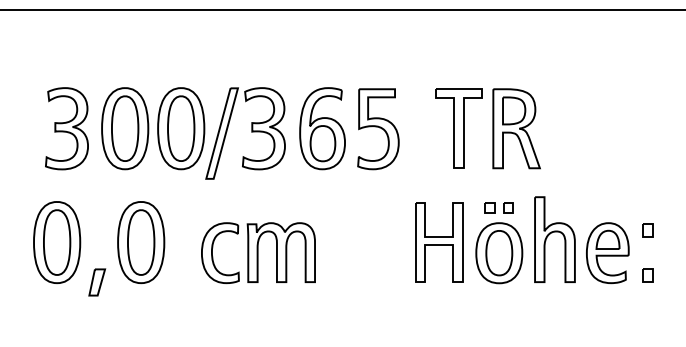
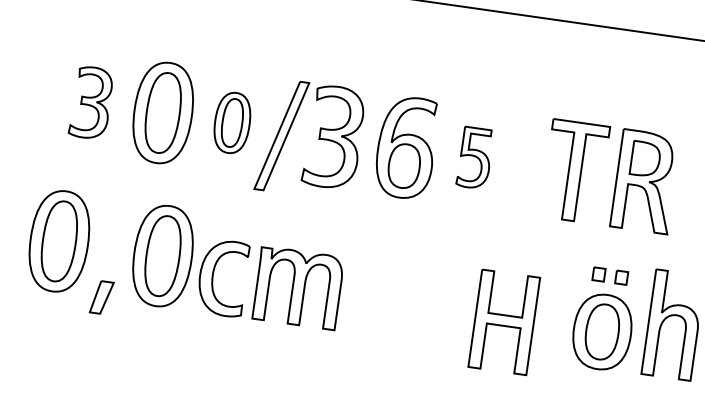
part: (66, 128) -> (90, 102), size x0.7
part: (181, 128) -> (232, 122), size x0.6
part: (378, 129) -> (475, 158), size x0.6
part: (439, 242) -> (504, 322), moved
part: (258, 253) -> (269, 285), moved

